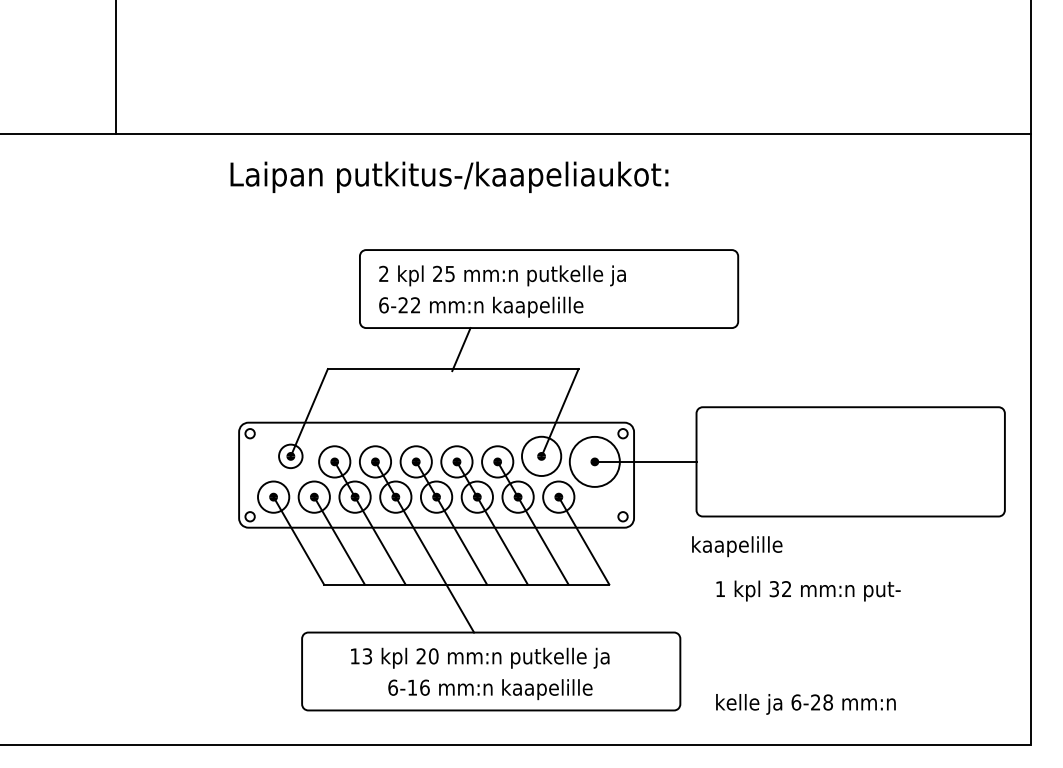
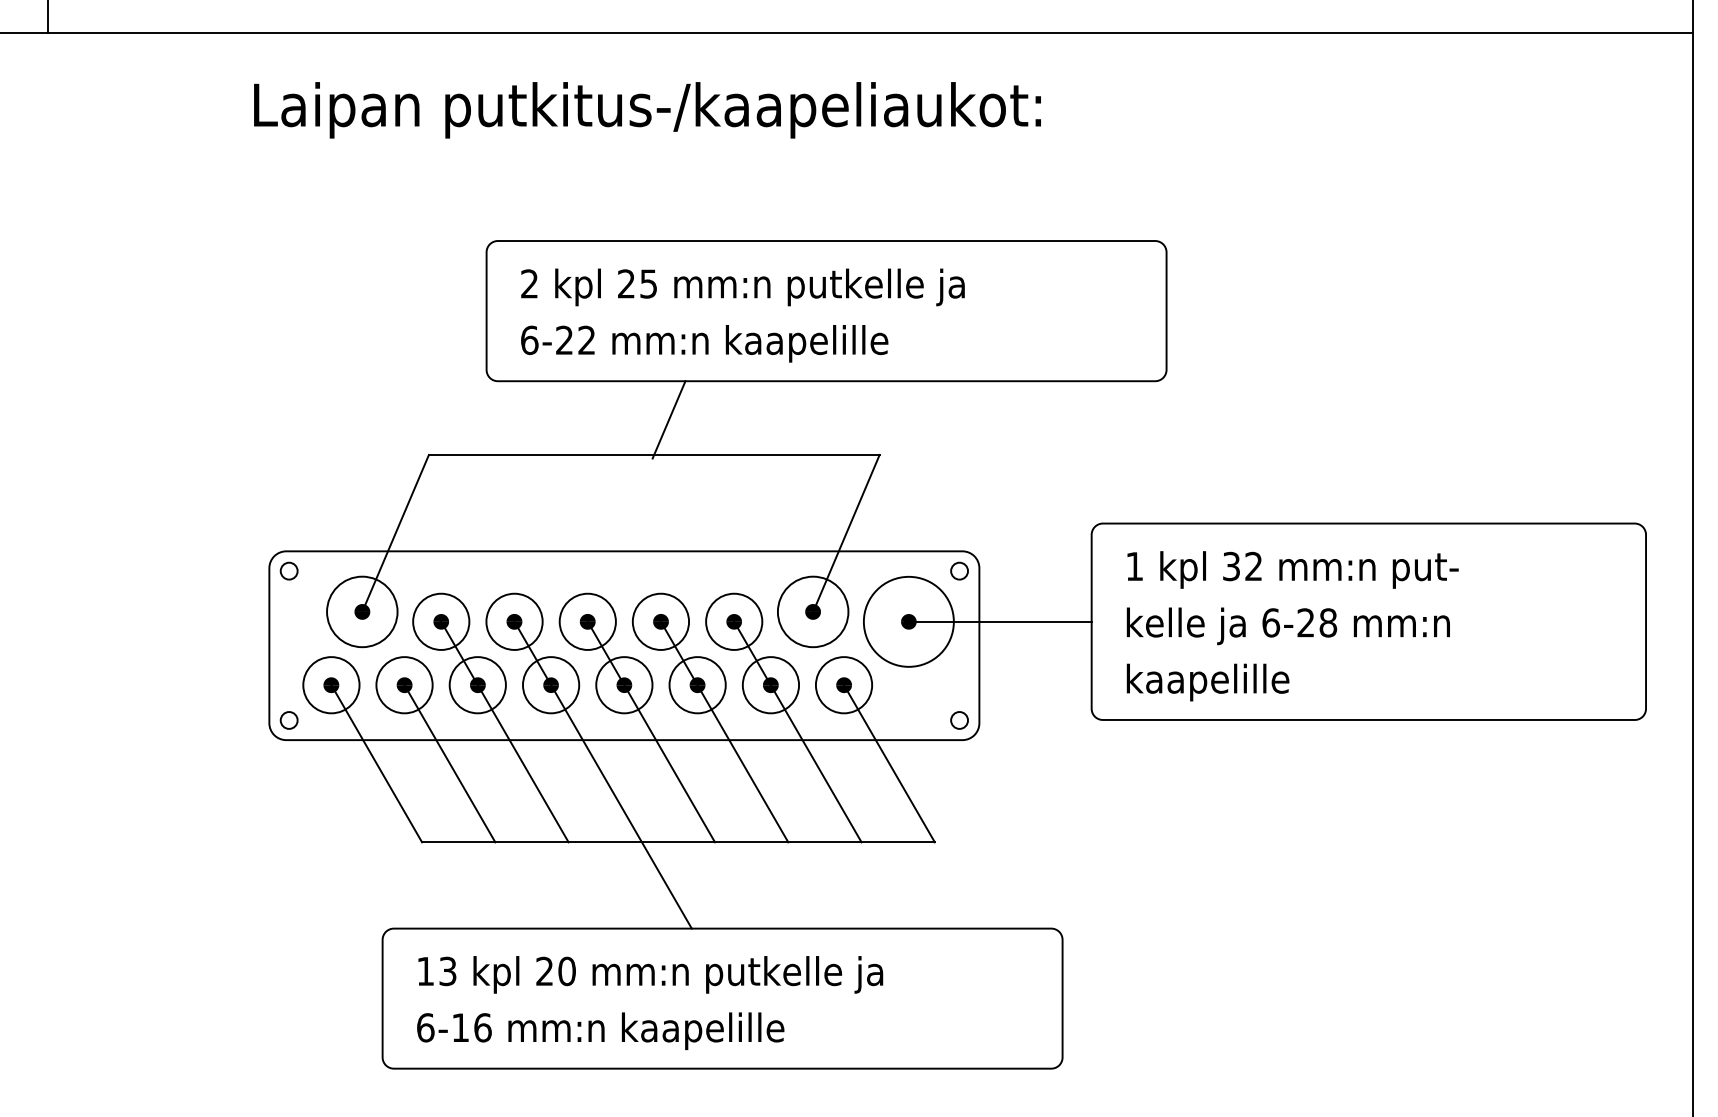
circle: (290, 456) -> (361, 612), size x1.67
text: (737, 546) -> (1208, 682), moved
text: (808, 590) -> (1292, 568), moved
text: (480, 657) -> (651, 973), moved
text: (490, 689) -> (600, 1030), moved
text: (805, 704) -> (1287, 626), moved

